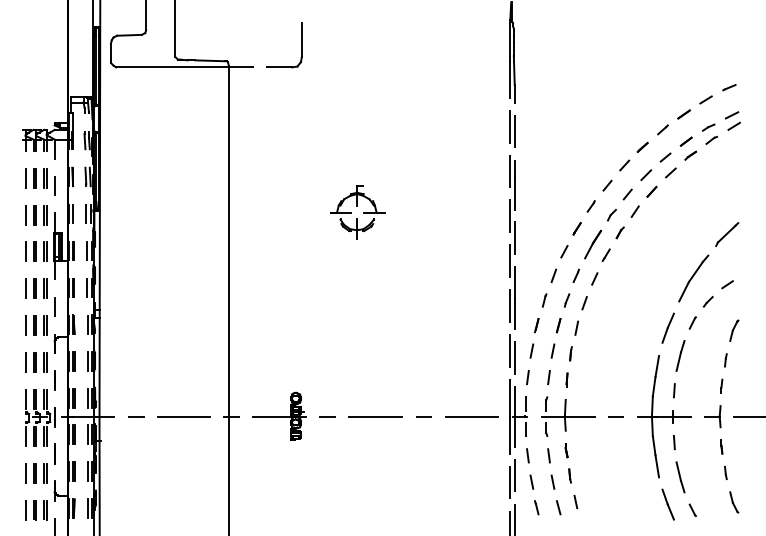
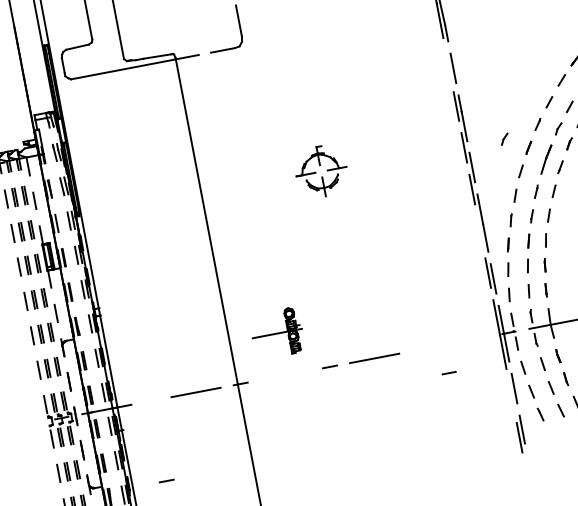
line: (510, 127) -> (448, 65), removed
part: (553, 214) -> (504, 138), added
line: (510, 305) -> (480, 231), removed
part: (279, 415) -> (276, 332), moved
line: (136, 416) -> (167, 480), moved
line: (423, 416) -> (448, 373), moved
line: (472, 416) -> (464, 341), removed
line: (510, 482) -> (511, 395), removed

